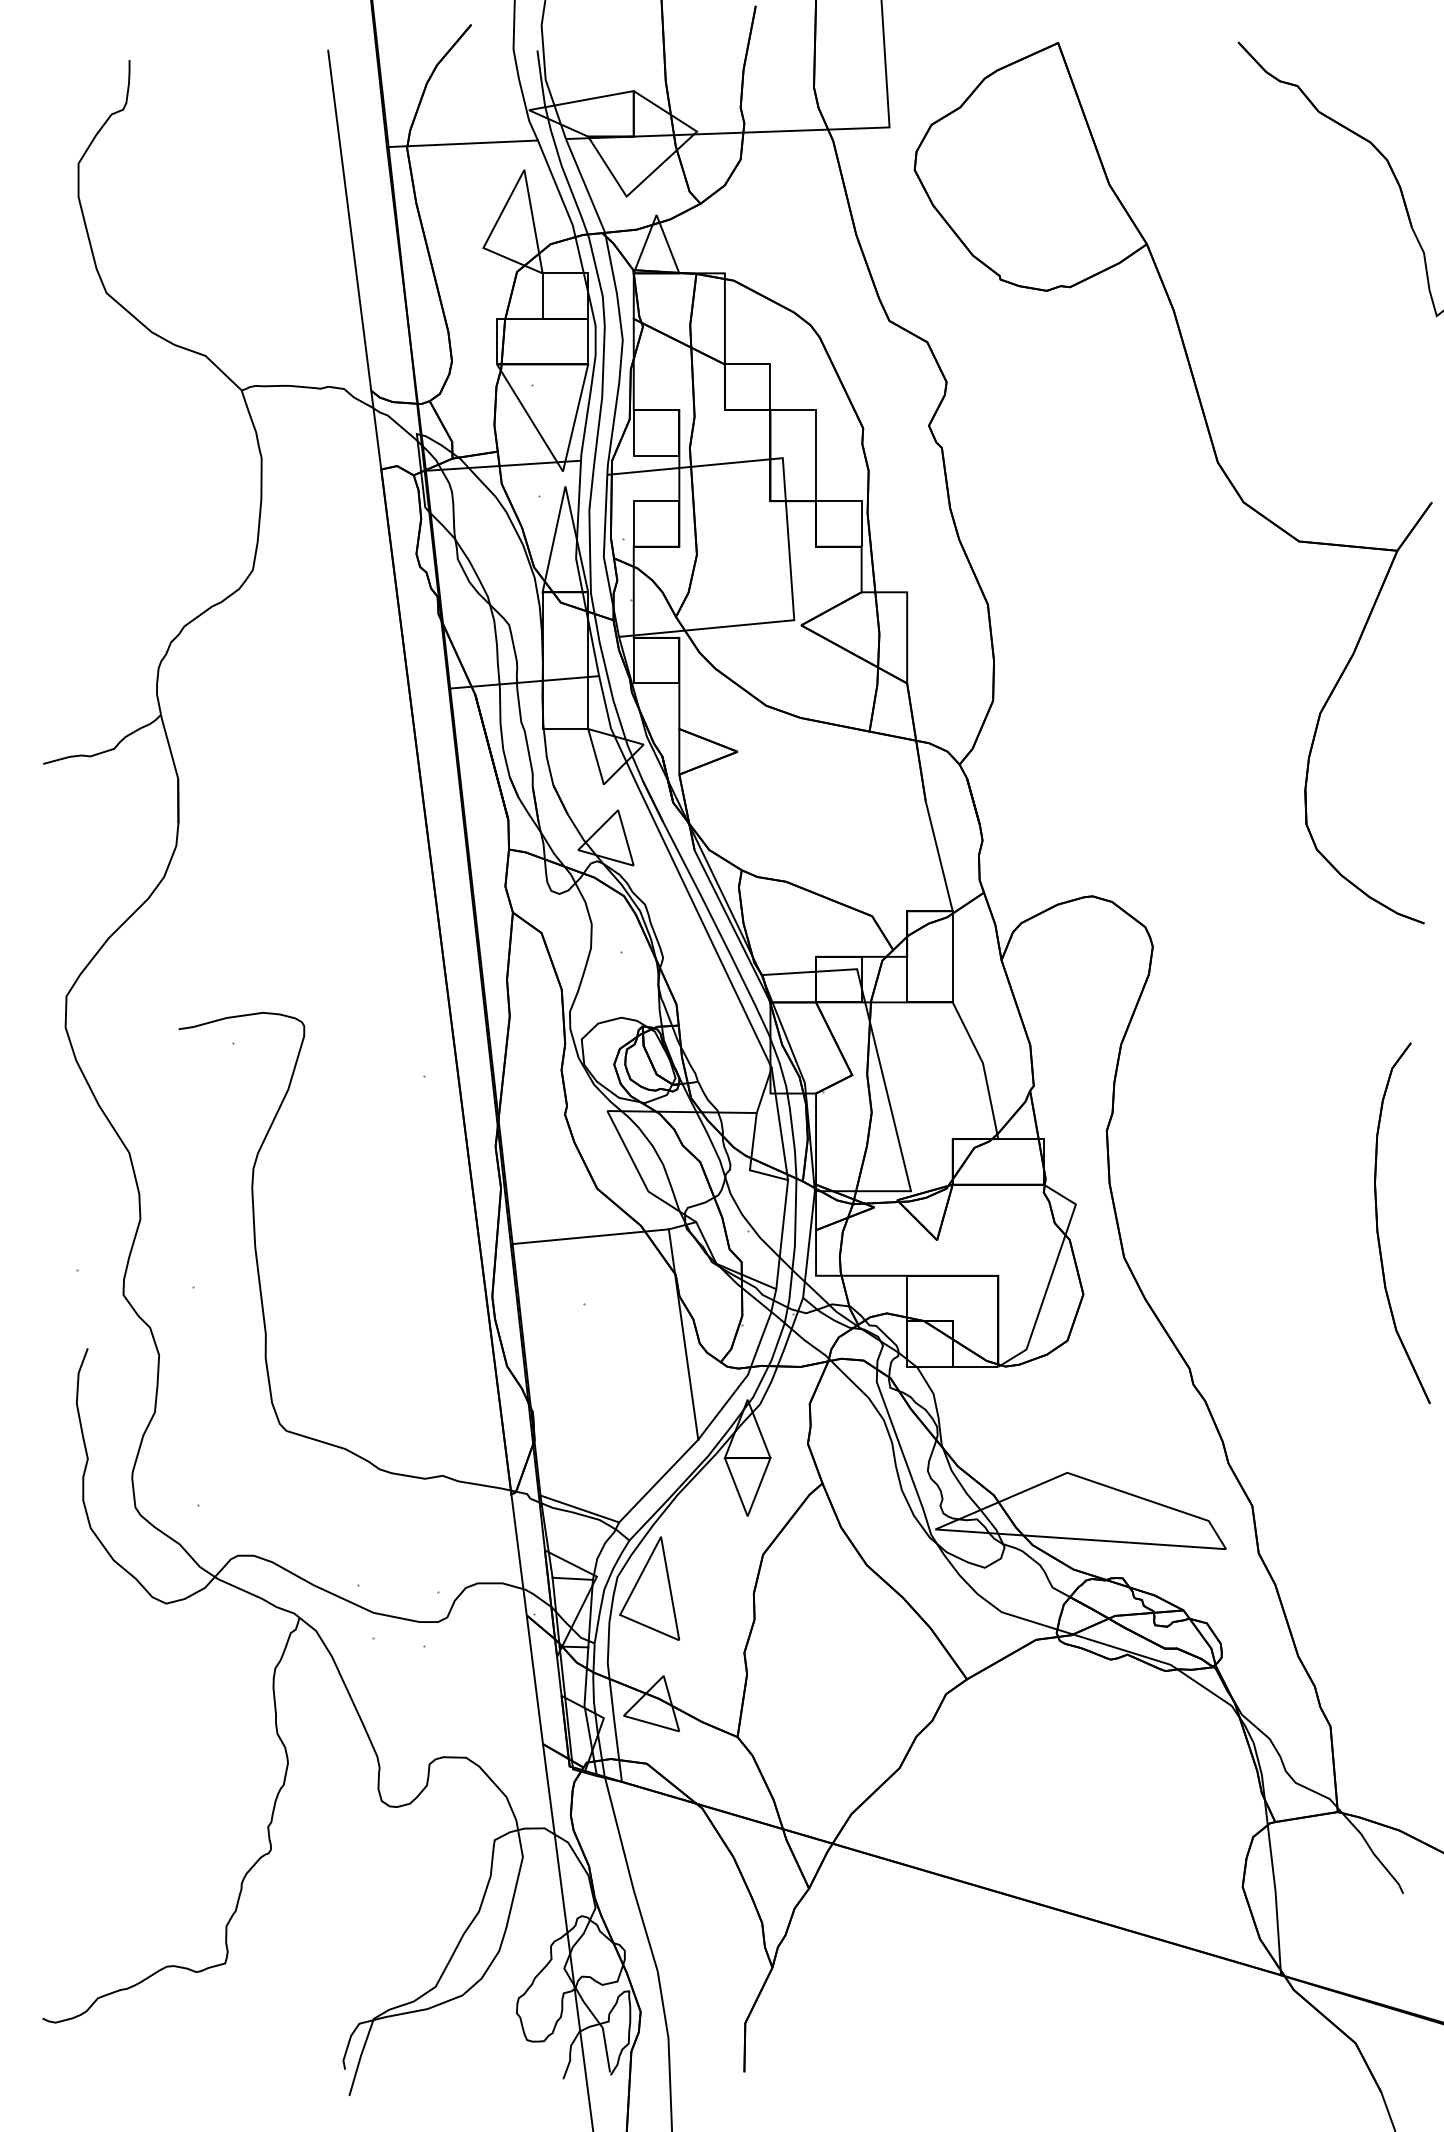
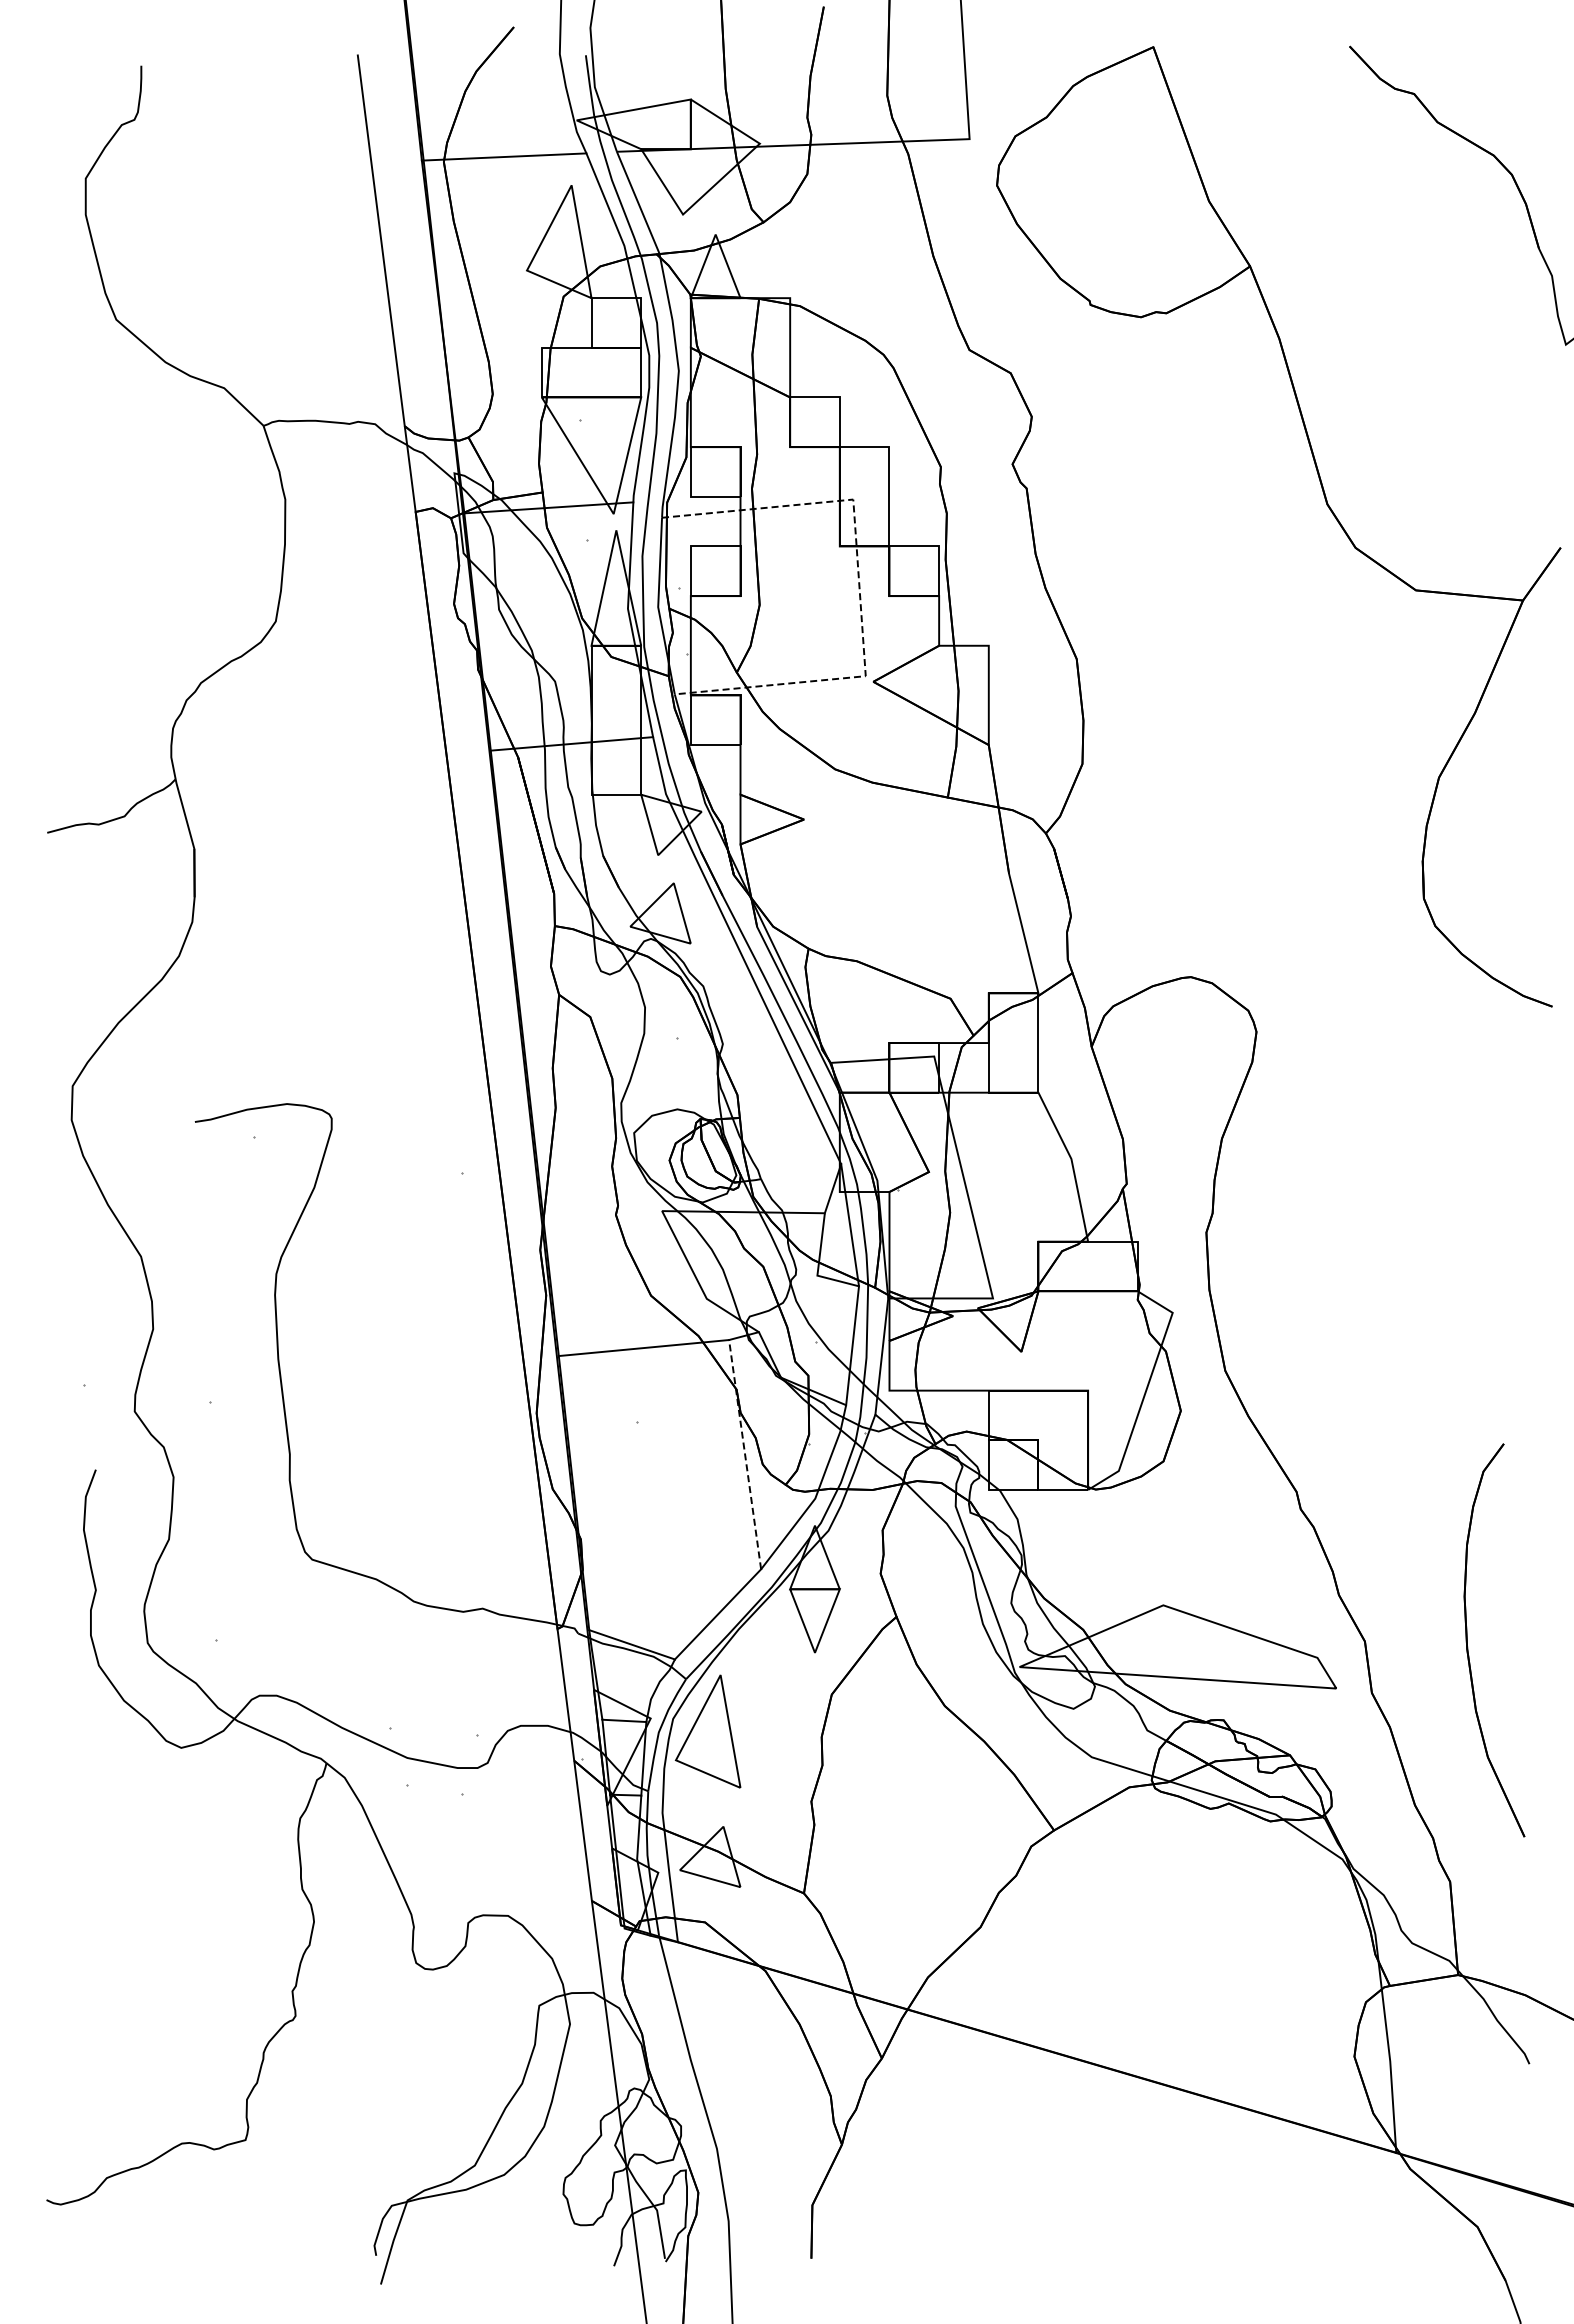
line: (788, 538) -> (859, 587), solid -> dashed
part: (1378, 1229) -> (1468, 1647), moved
line: (683, 1334) -> (745, 1454), solid -> dashed

